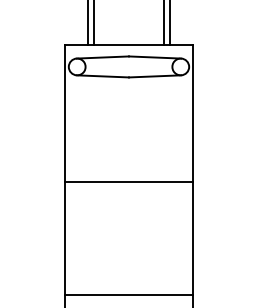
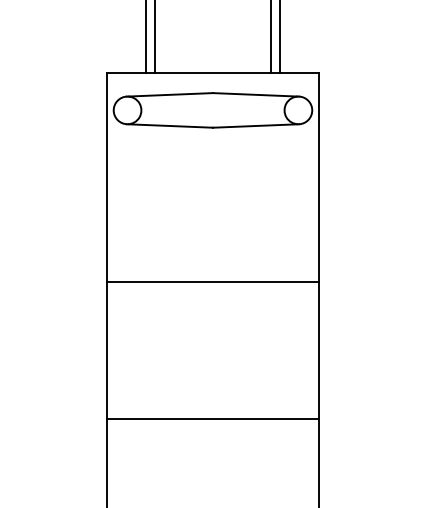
line: (128, 181) -> (212, 281), moved
line: (128, 295) -> (212, 419), moved

